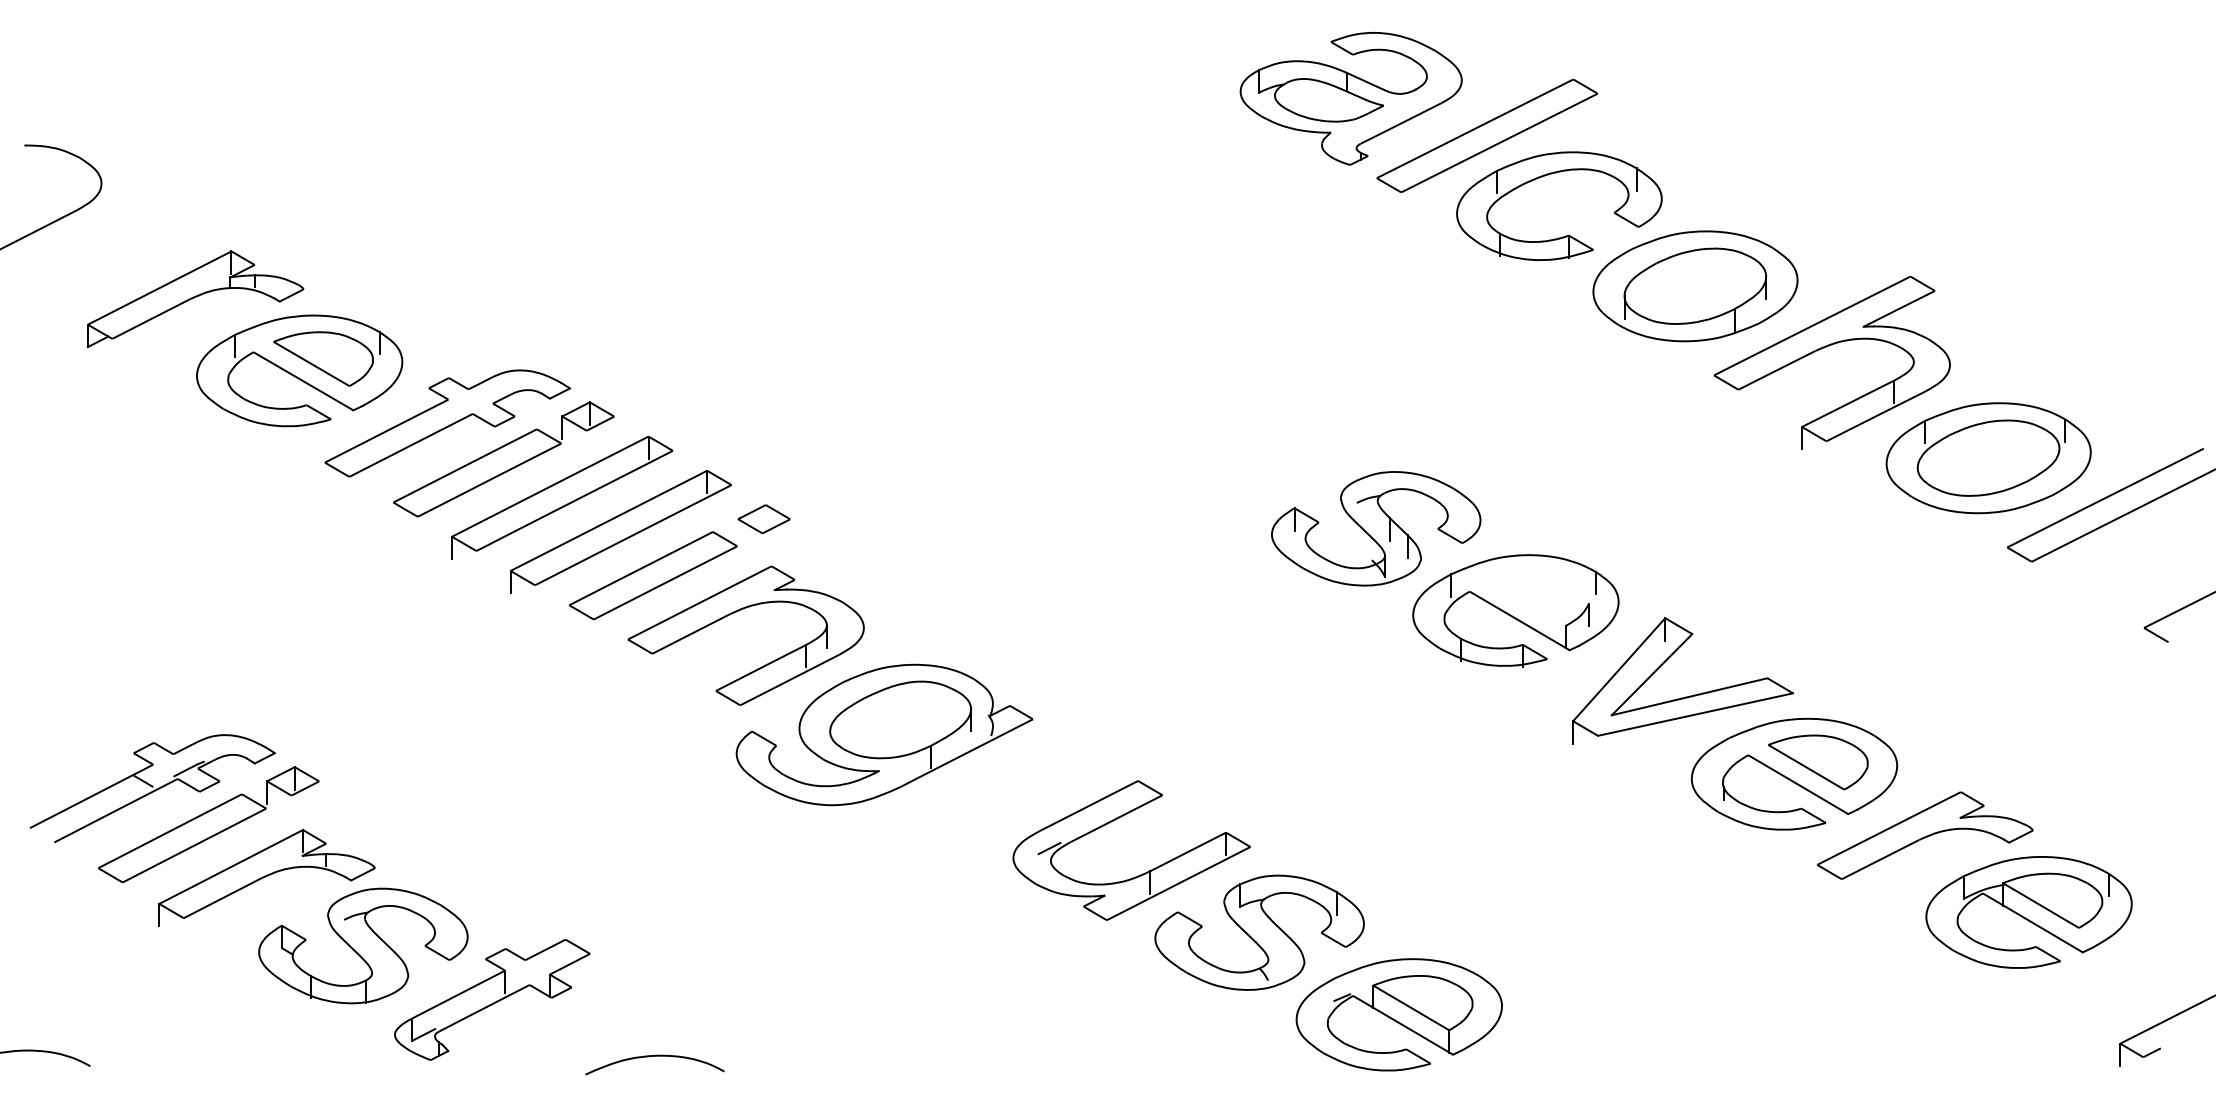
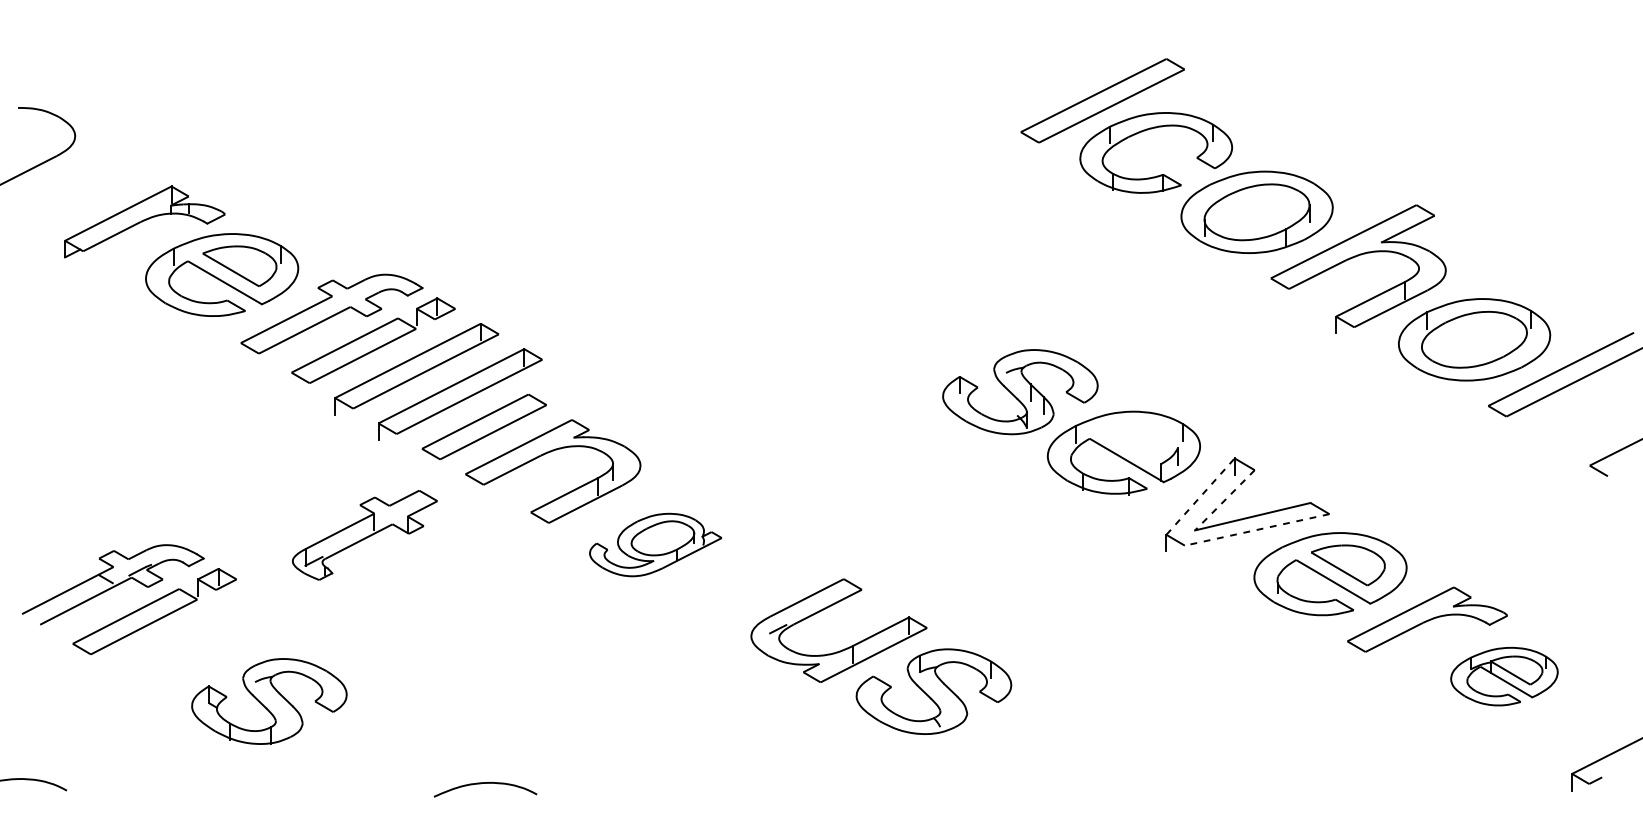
part: (1350, 98) -> (1001, 73), removed
part: (763, 518) -> (566, 384), removed
line: (1619, 669) -> (1200, 496), solid -> dashed
line: (1651, 675) -> (1224, 500), solid -> dashed
line: (1695, 714) -> (1257, 529), solid -> dashed
part: (884, 734) -> (655, 544), size x0.6
part: (266, 877) -> (197, 650), removed
part: (2028, 912) -> (1504, 676), size x0.7
part: (492, 999) -> (365, 535), moved
part: (1398, 1014) -> (1036, 752), removed

